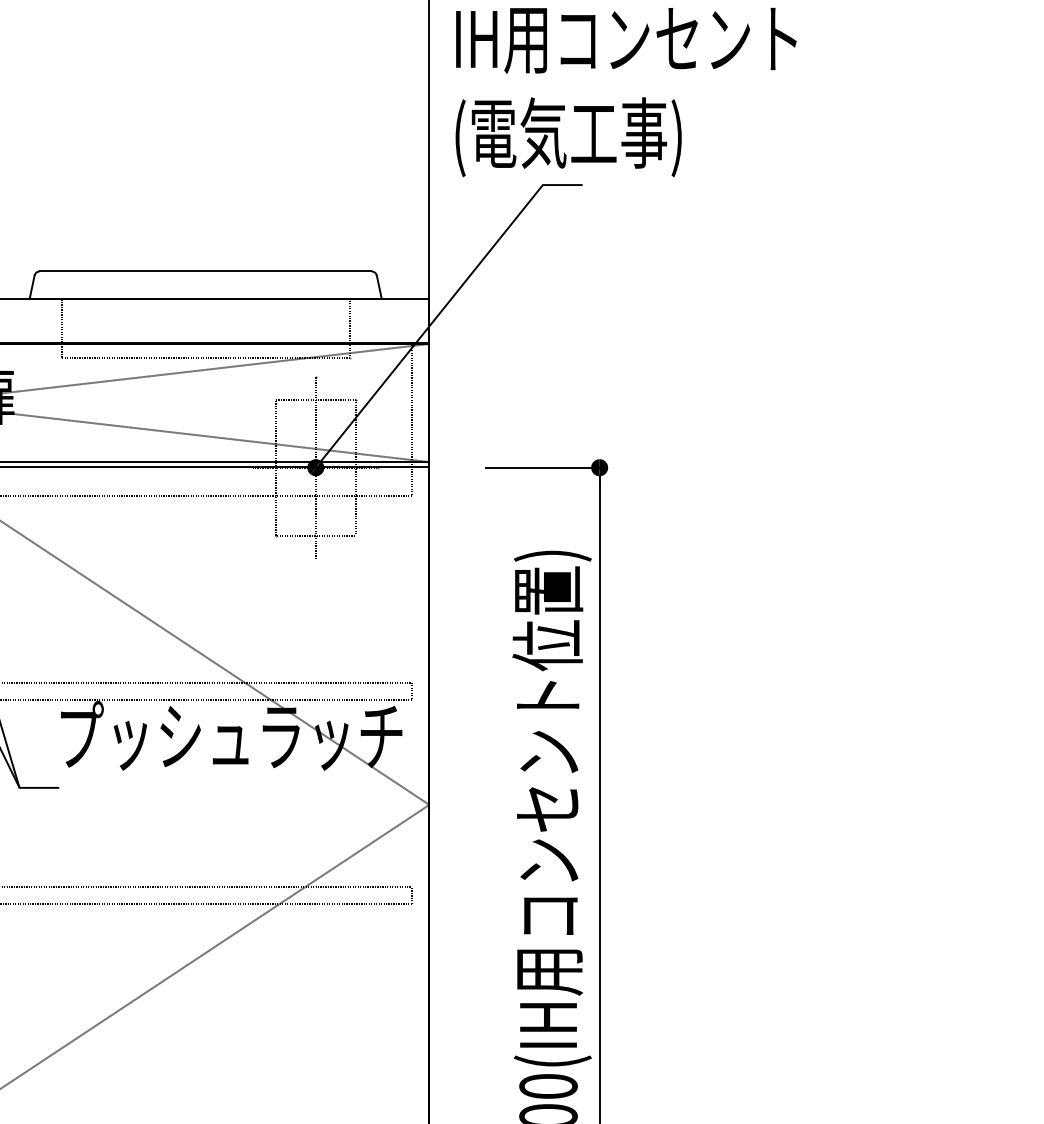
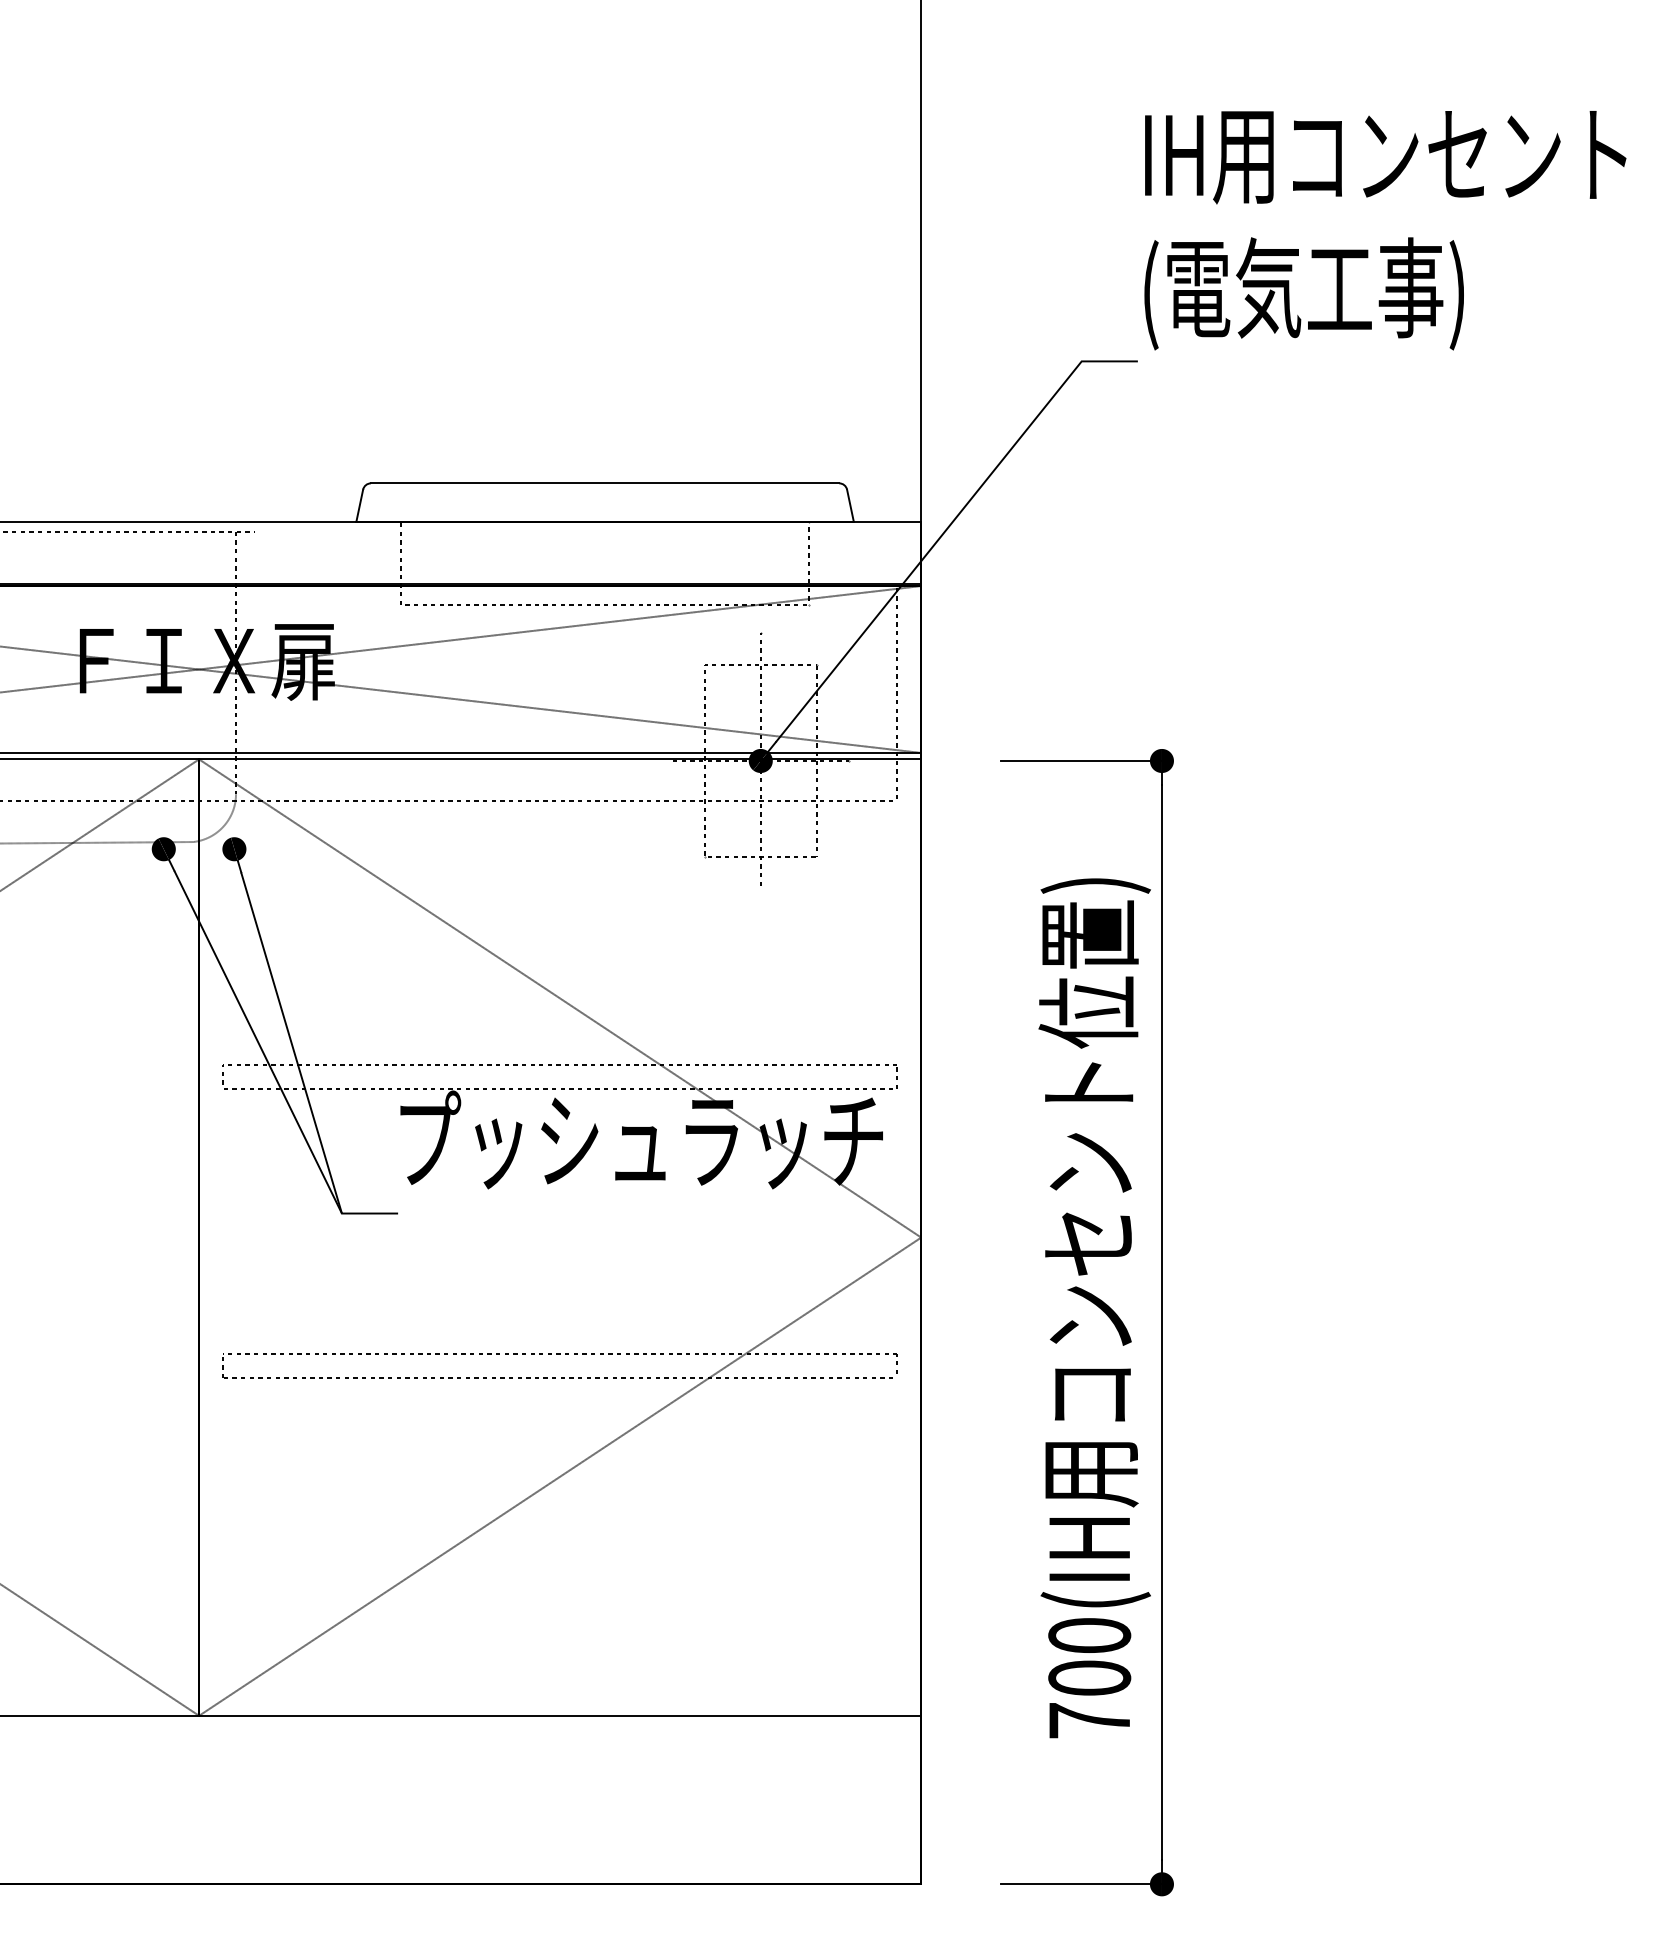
text: (626, 92) -> (1385, 230), moved

